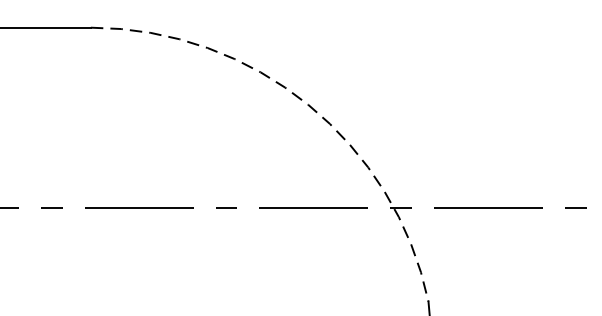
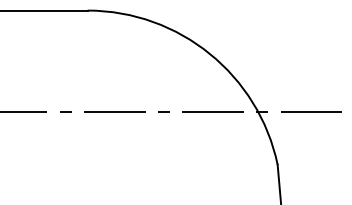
arc: (307, 105) -> (209, 54), dashed -> solid

